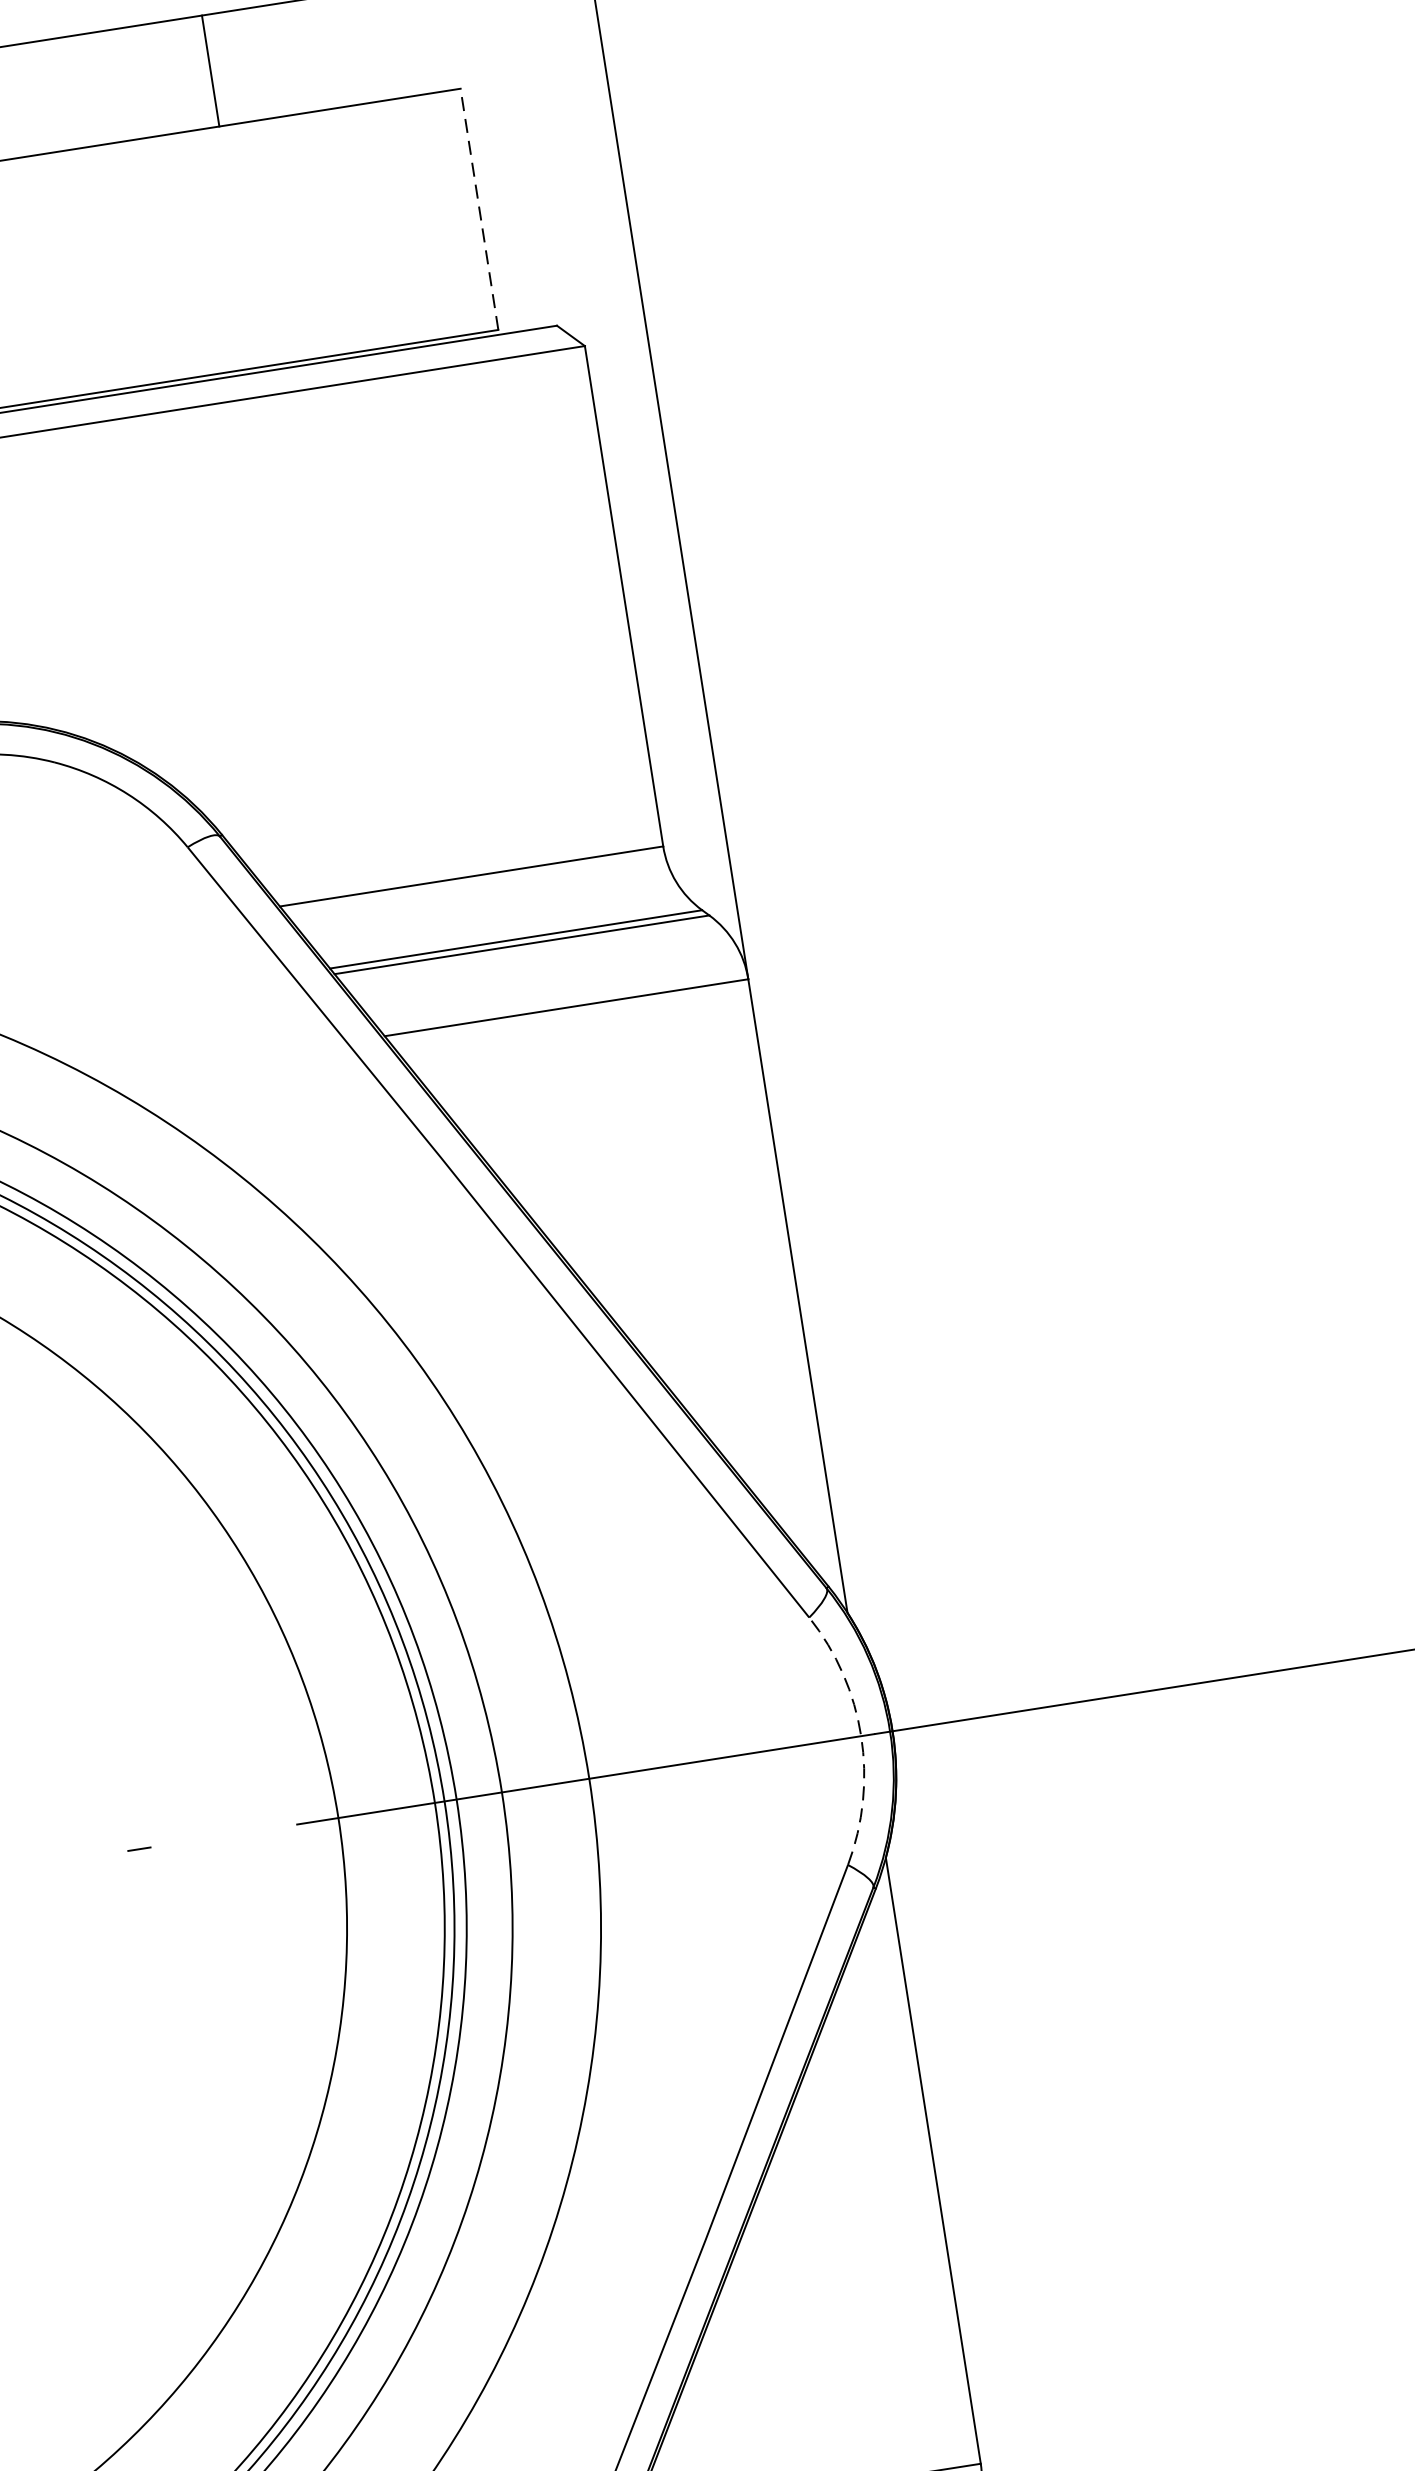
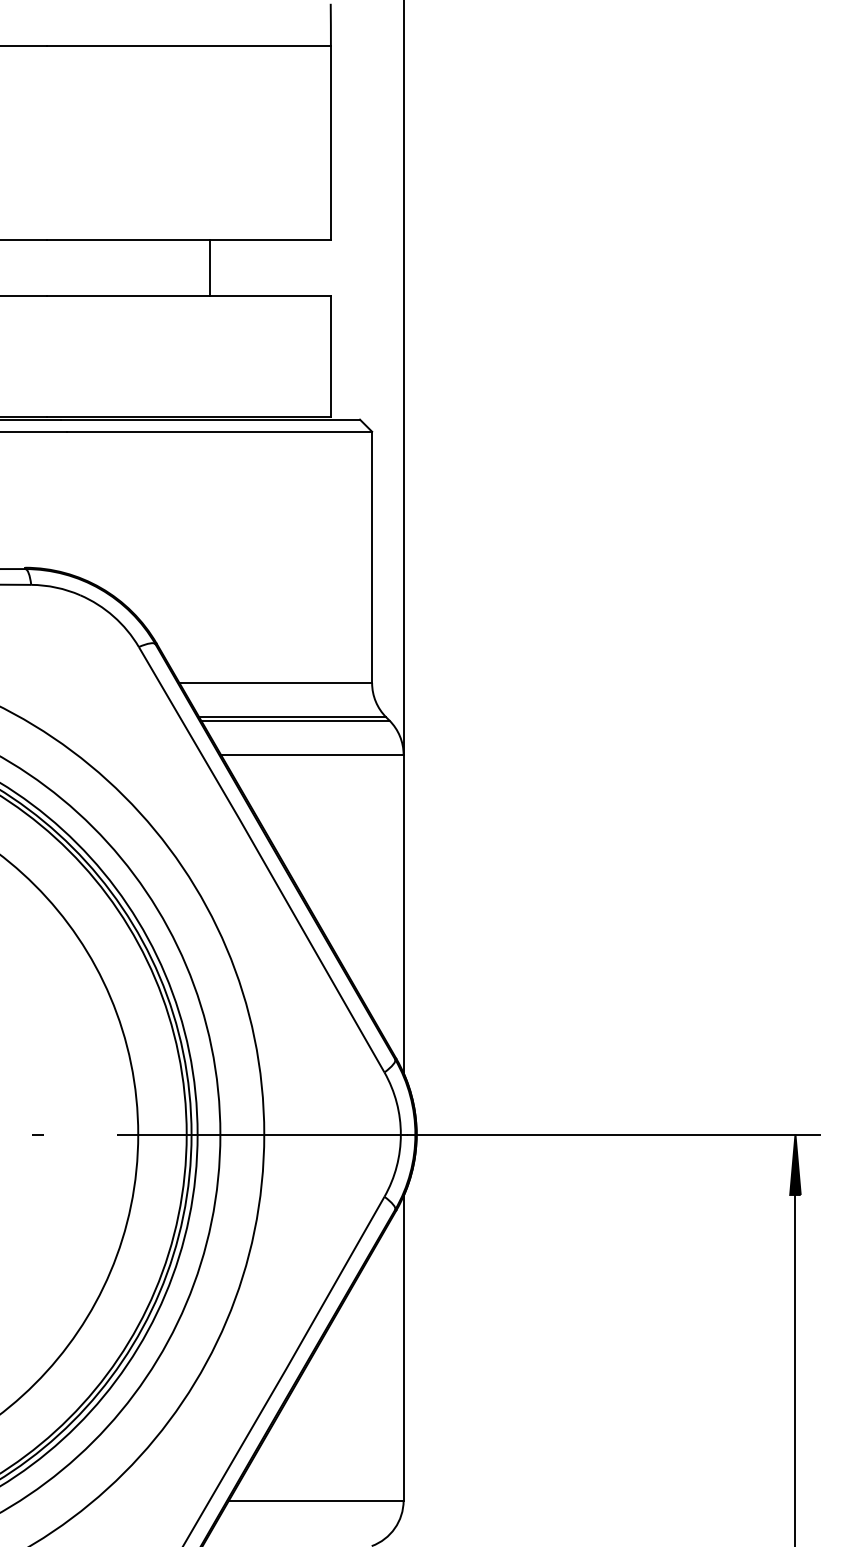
line: (478, 209) -> (330, 356), dashed -> solid
arc: (860, 1736) -> (400, 1134), dashed -> solid

